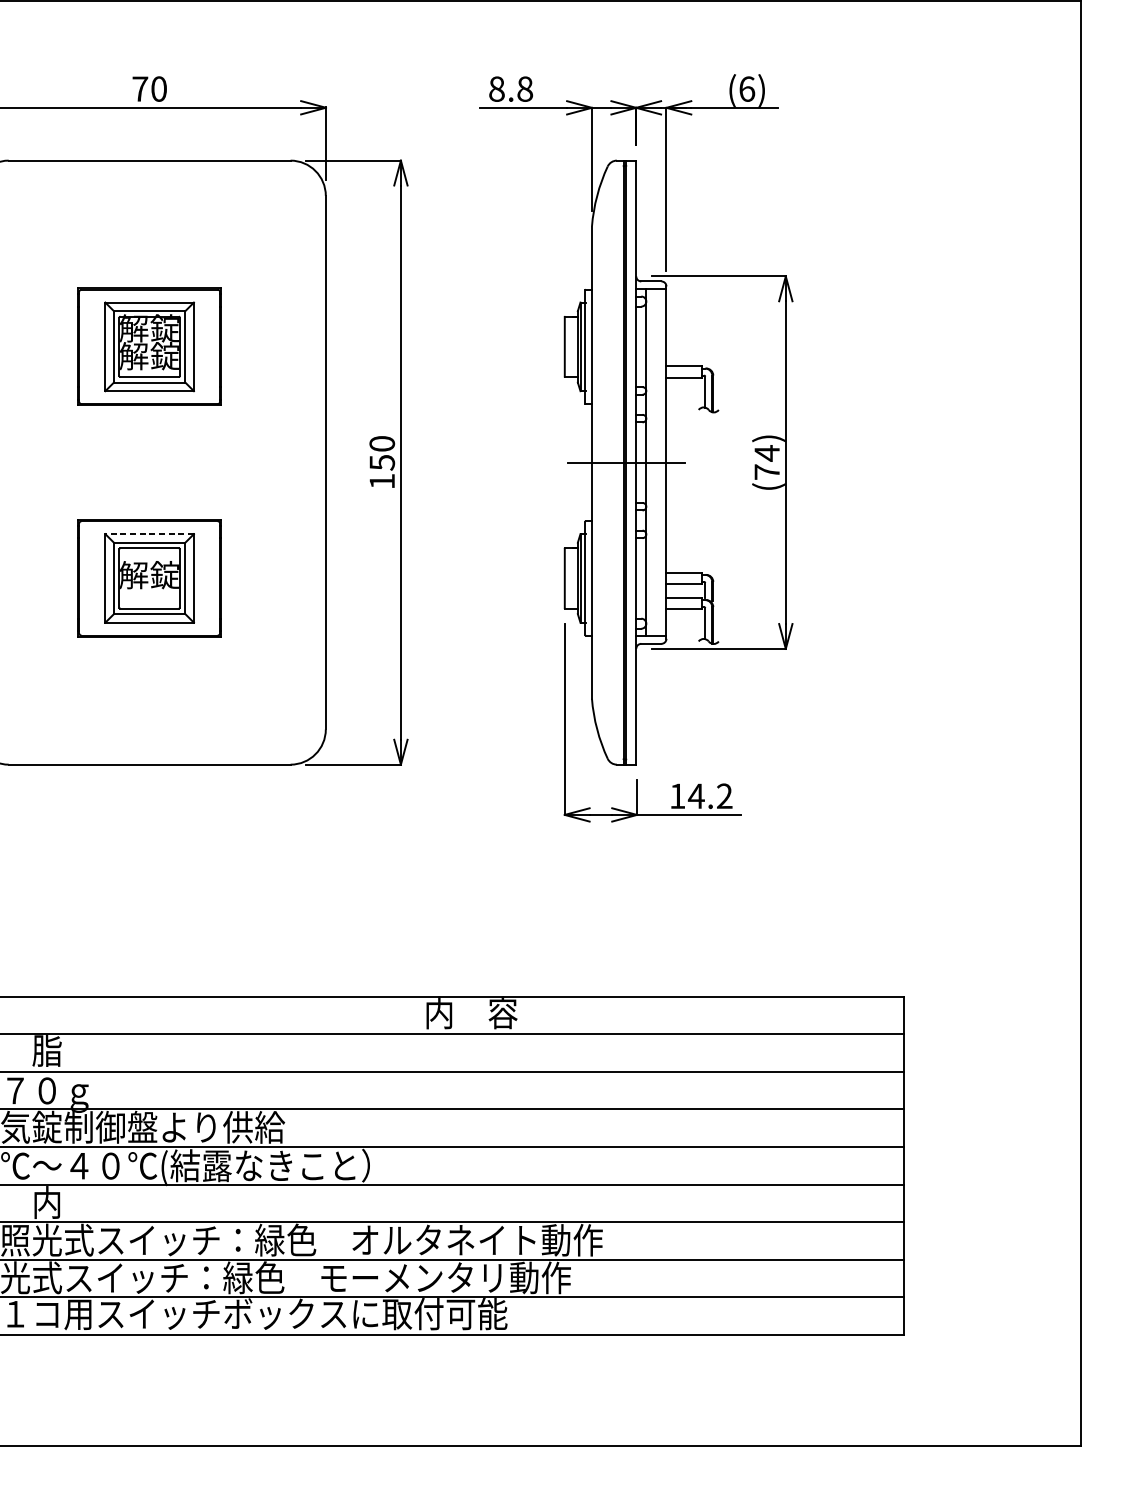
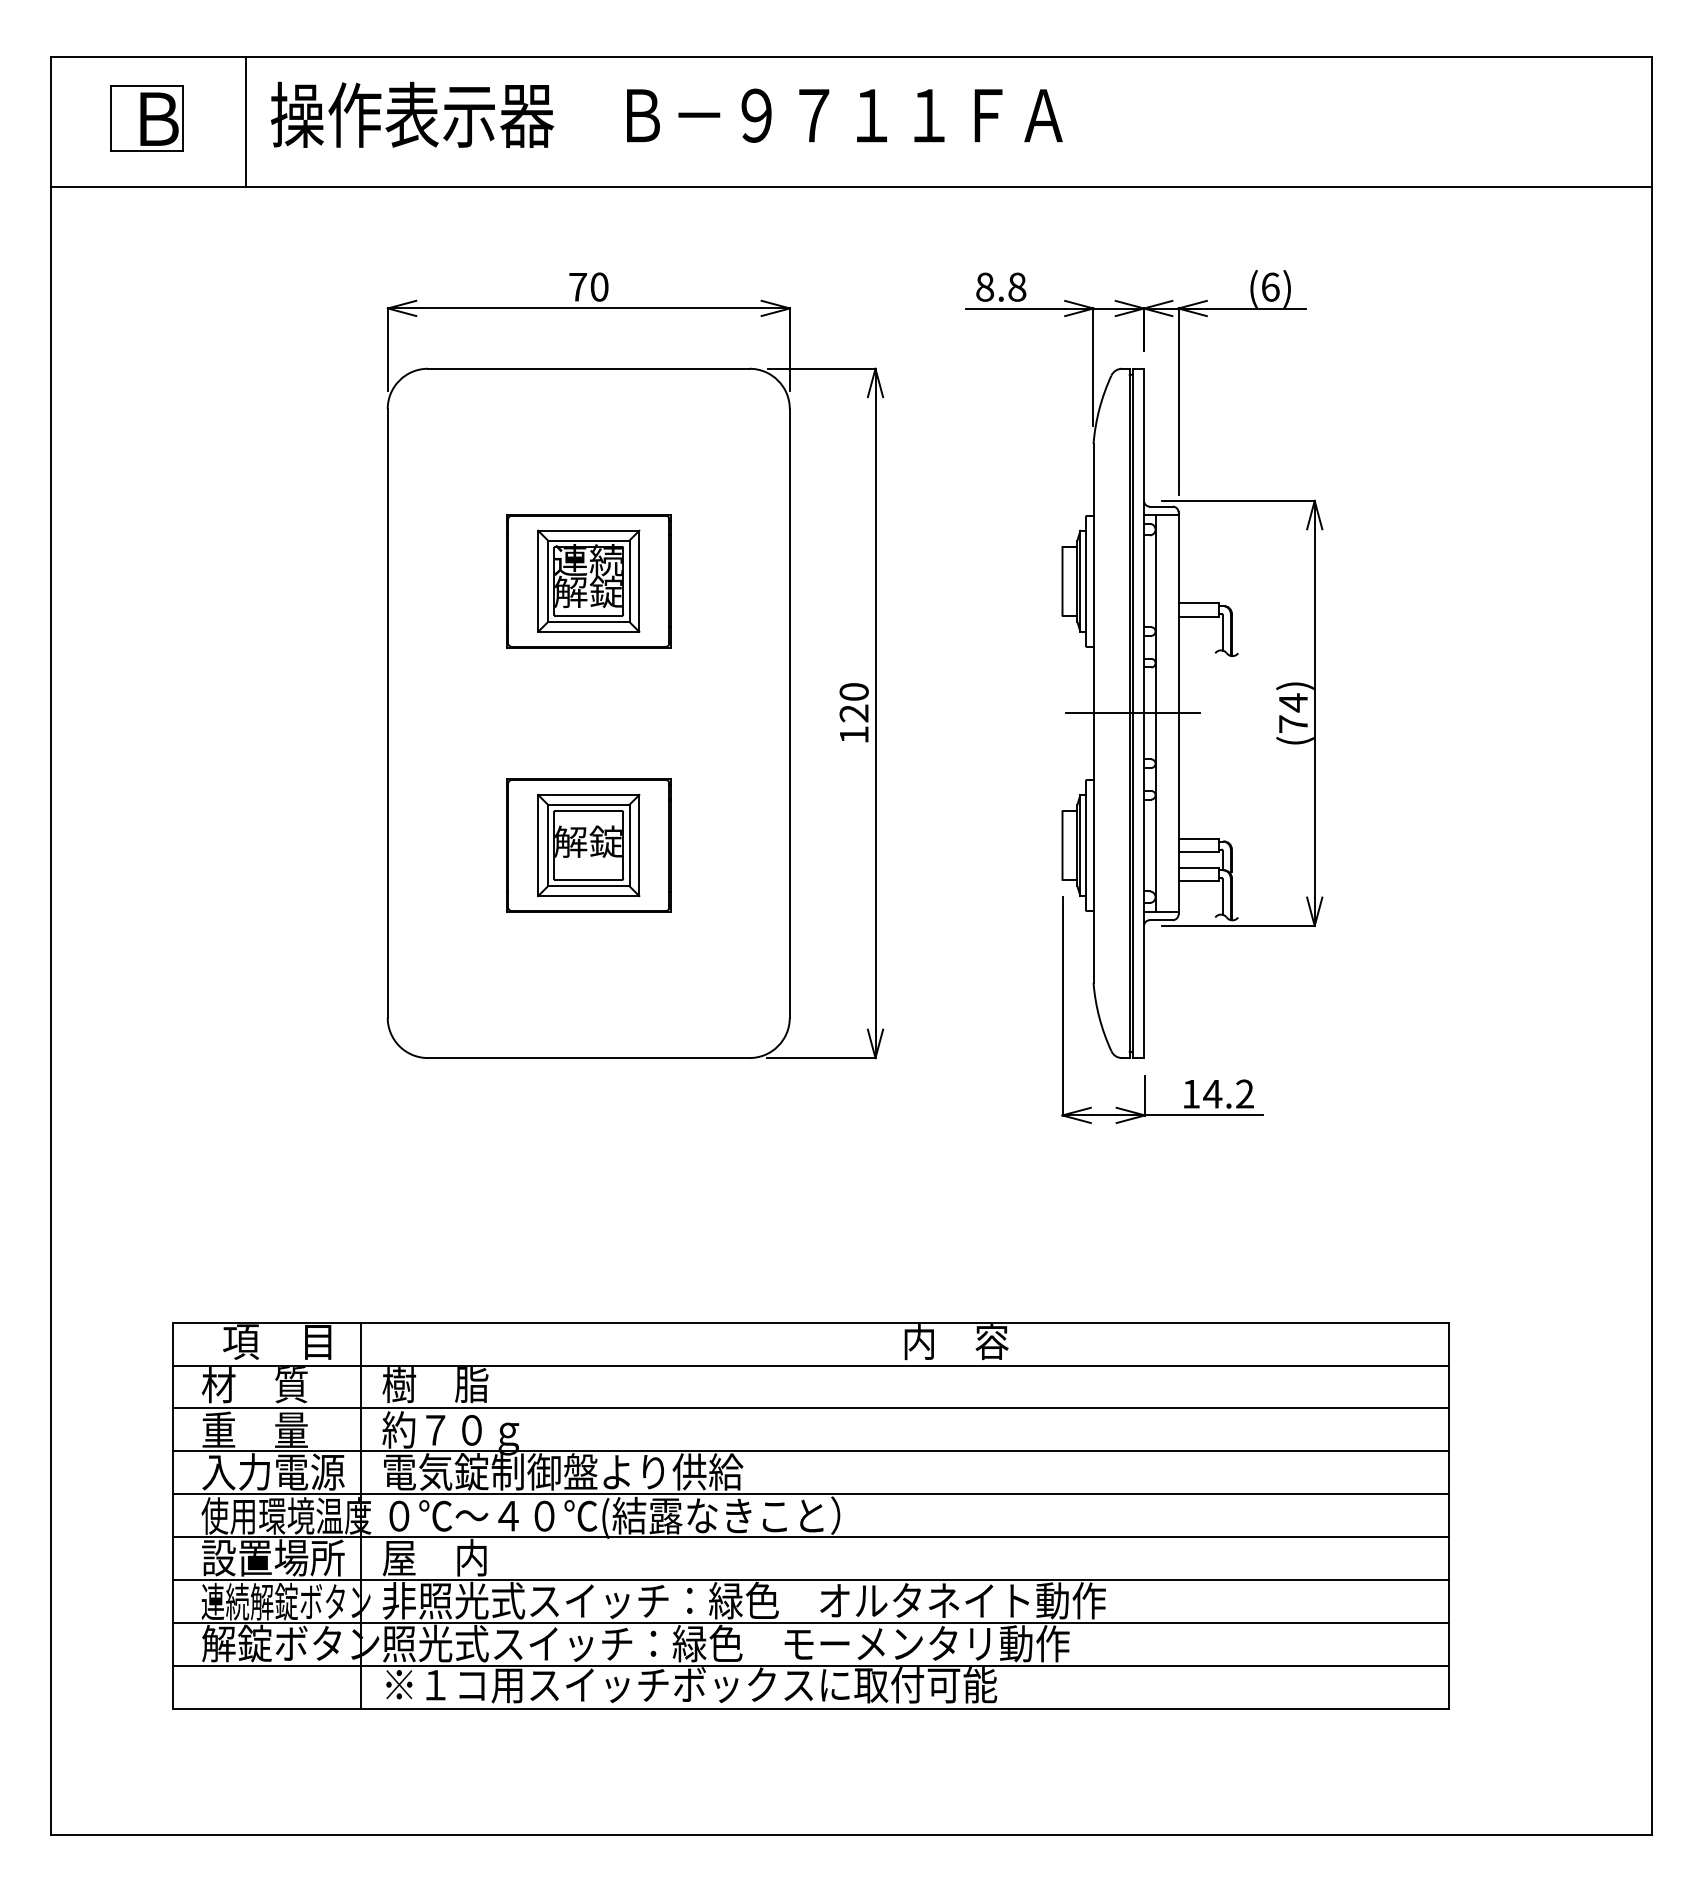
text: (149, 328) -> (588, 560), 解錠 -> 連続
text: (381, 462) -> (853, 713), 150 -> 120
line: (149, 533) -> (588, 794), dashed -> solid

